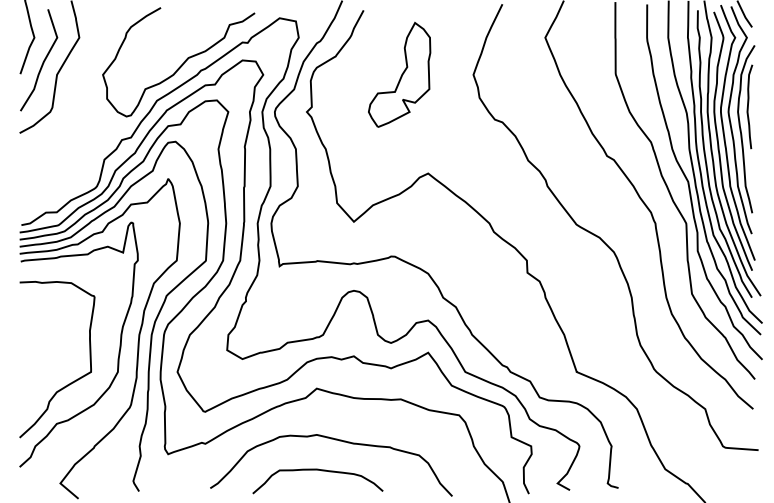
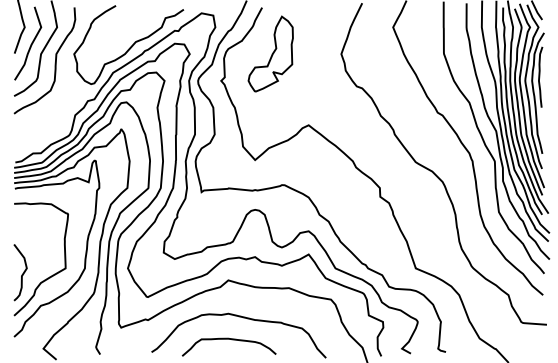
part: (399, 74) -> (270, 53), moved
curve: (76, 84) -> (55, 61), added
curve: (31, 379) -> (22, 273), added

